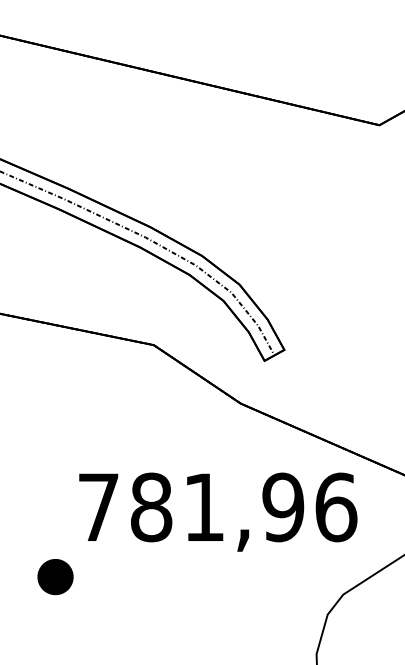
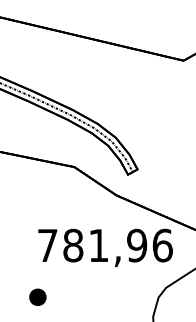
part: (54, 575) -> (37, 296), moved

